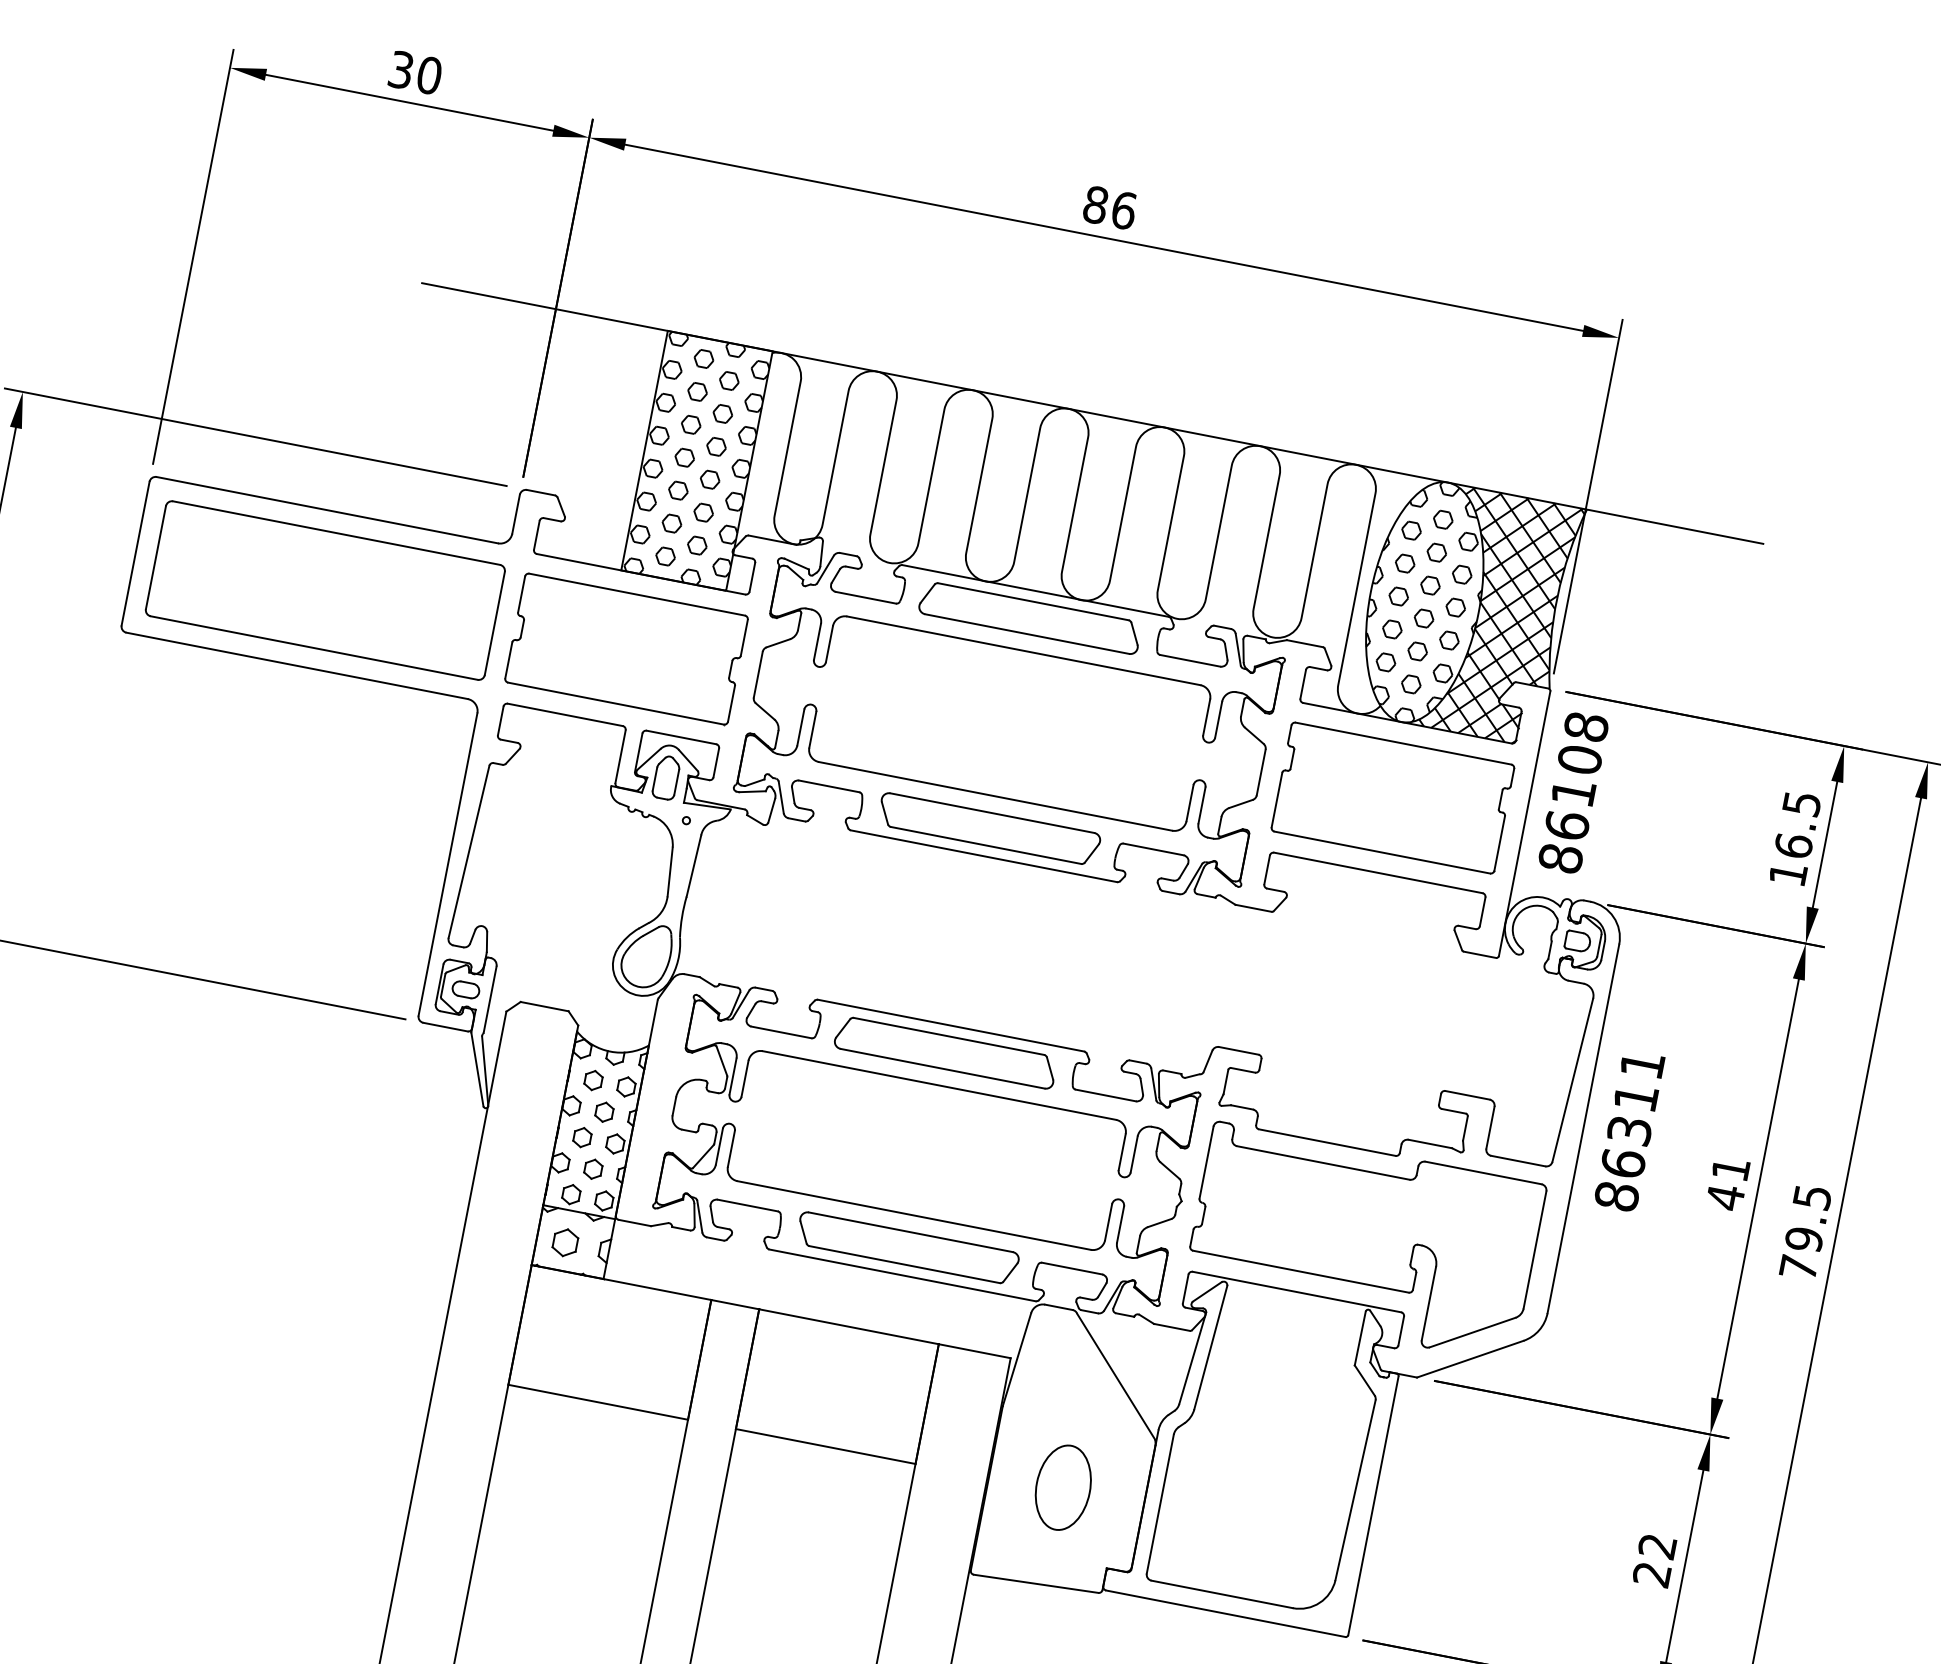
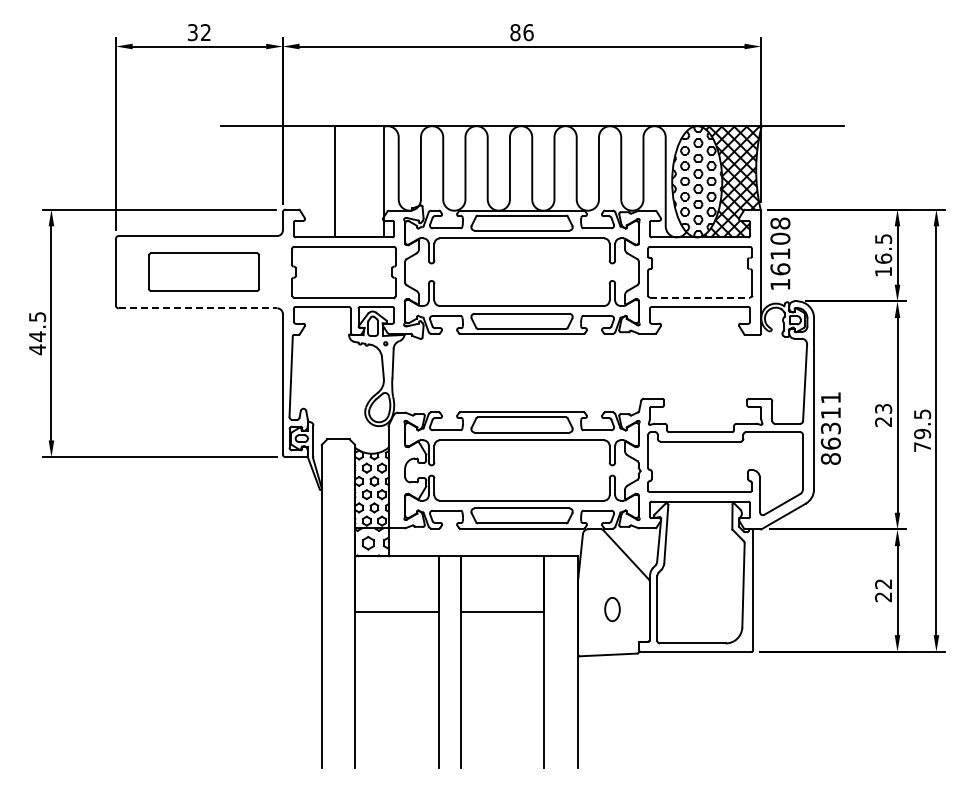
text: (428, 75) -> (205, 32), 30 -> 32
hatch: (697, 460) -> (359, 181), removed
part: (324, 588) -> (203, 271), size x0.7
line: (298, 666) -> (198, 308), solid -> dashed
line: (1383, 852) -> (700, 297), solid -> dashed
text: (1561, 858) -> (780, 284), 86108 -> 16108
text: (1628, 1130) -> (830, 428), moved
text: (1727, 1183) -> (883, 415), 41 -> 23
part: (1063, 1487) -> (612, 609), size x0.6

